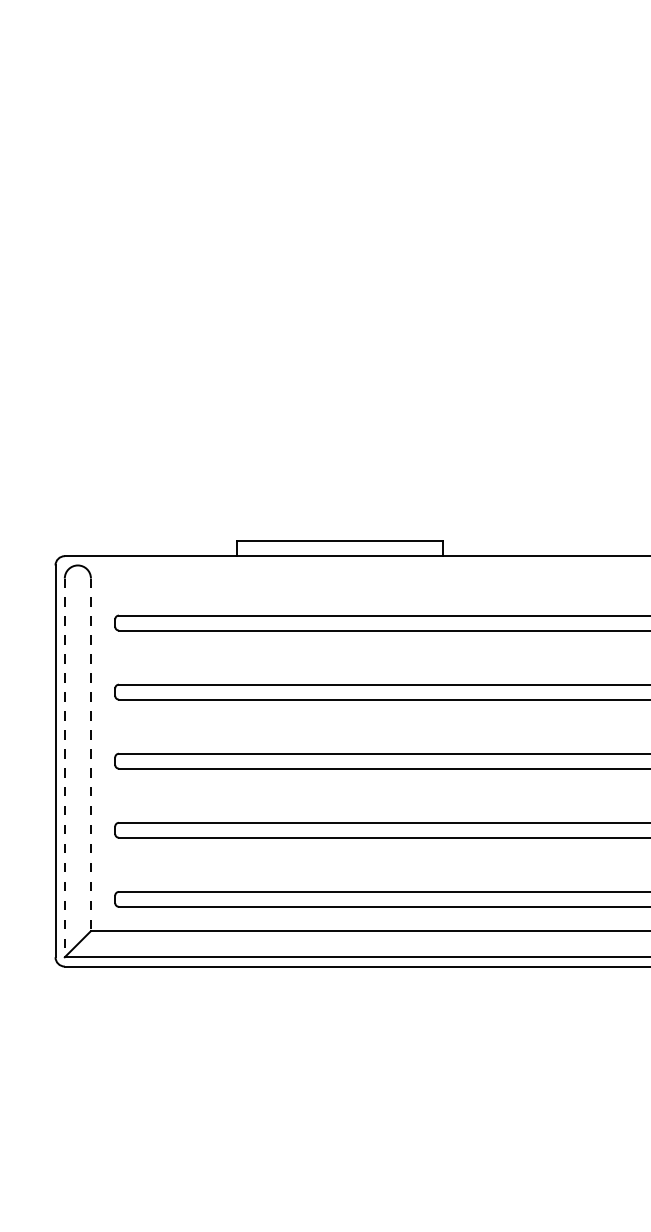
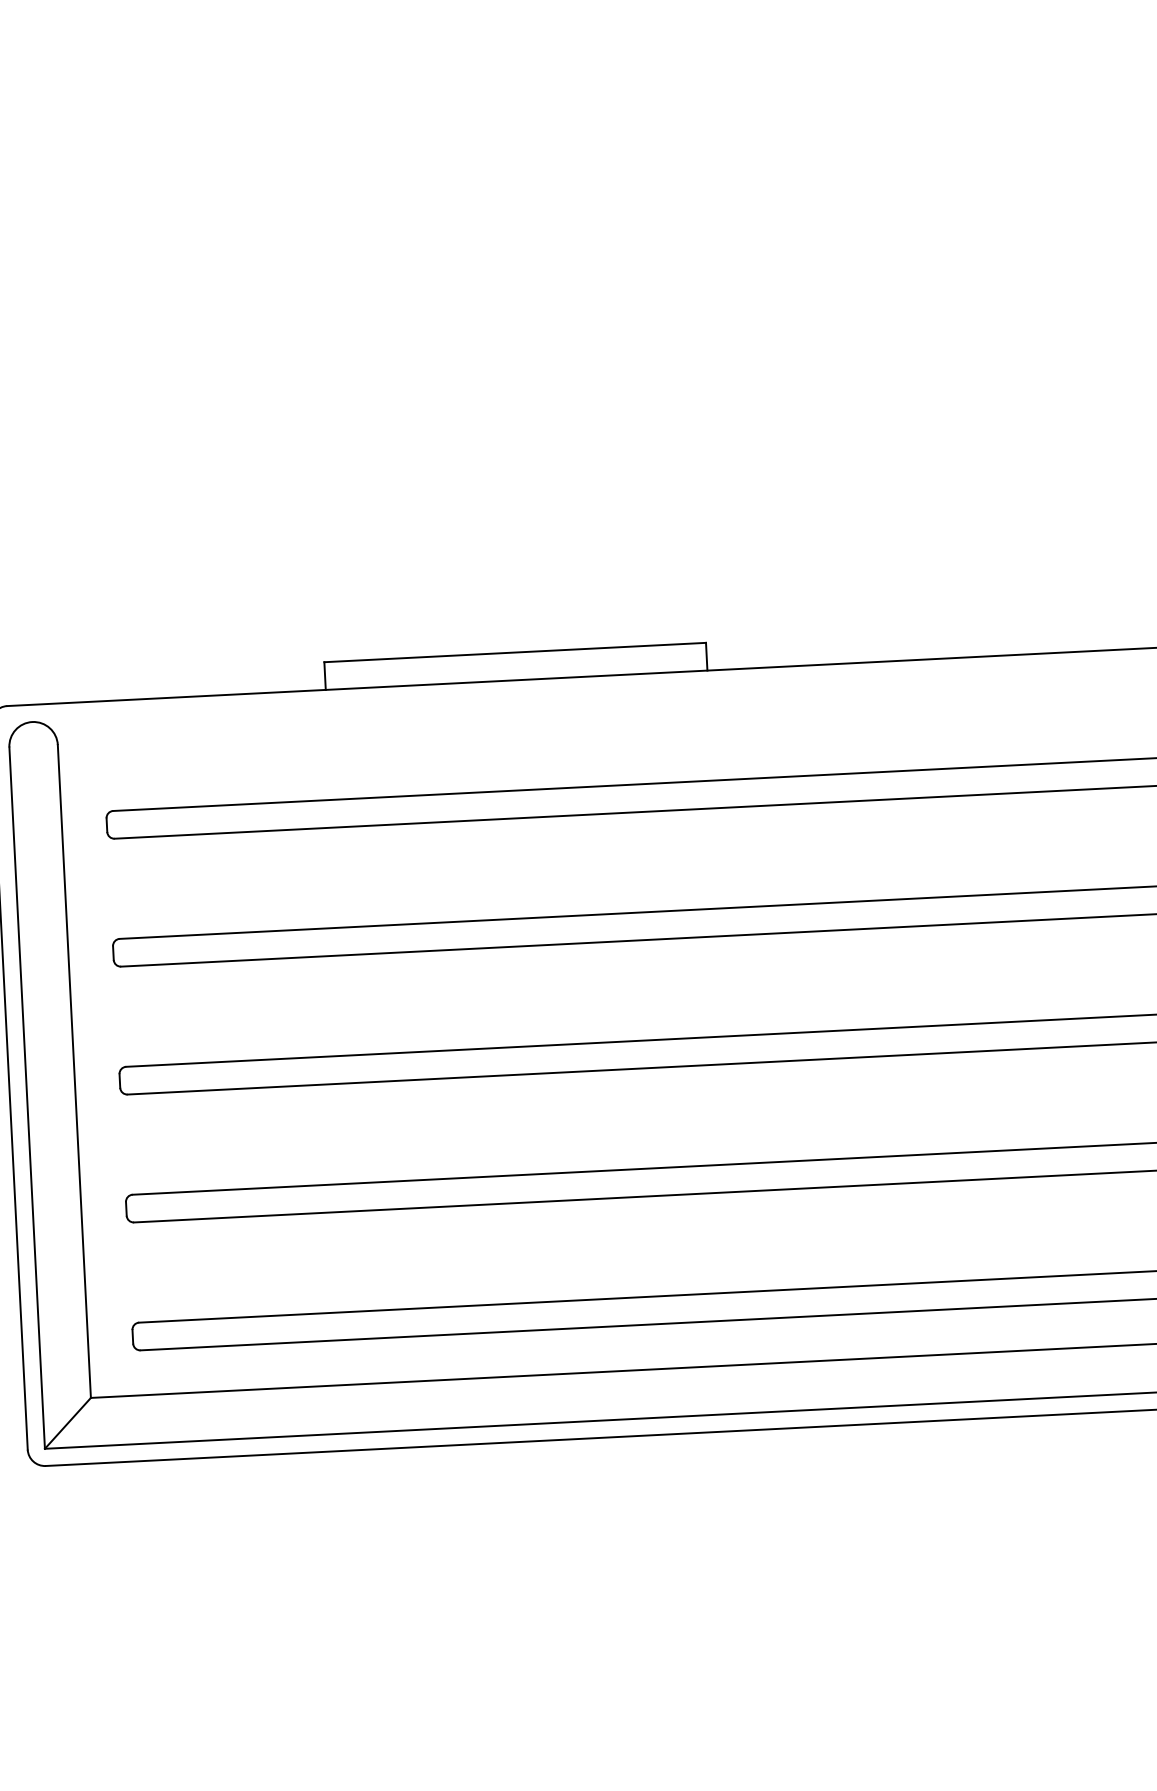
line: (90, 755) -> (73, 1072), dashed -> solid
line: (64, 768) -> (26, 1099), dashed -> solid

